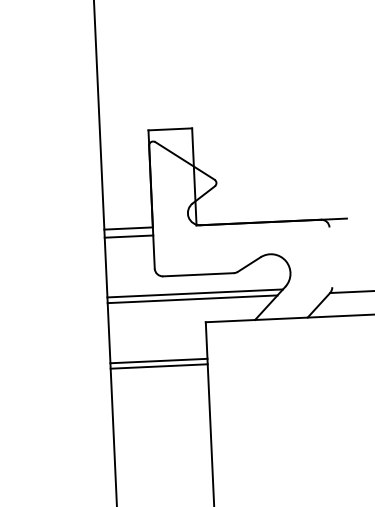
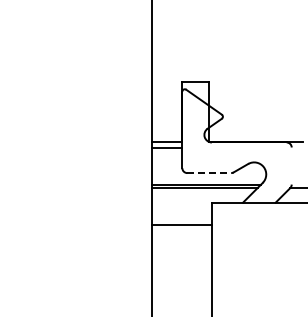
line: (198, 275) -> (209, 173), solid -> dashed
line: (159, 365) -> (182, 228), removed

